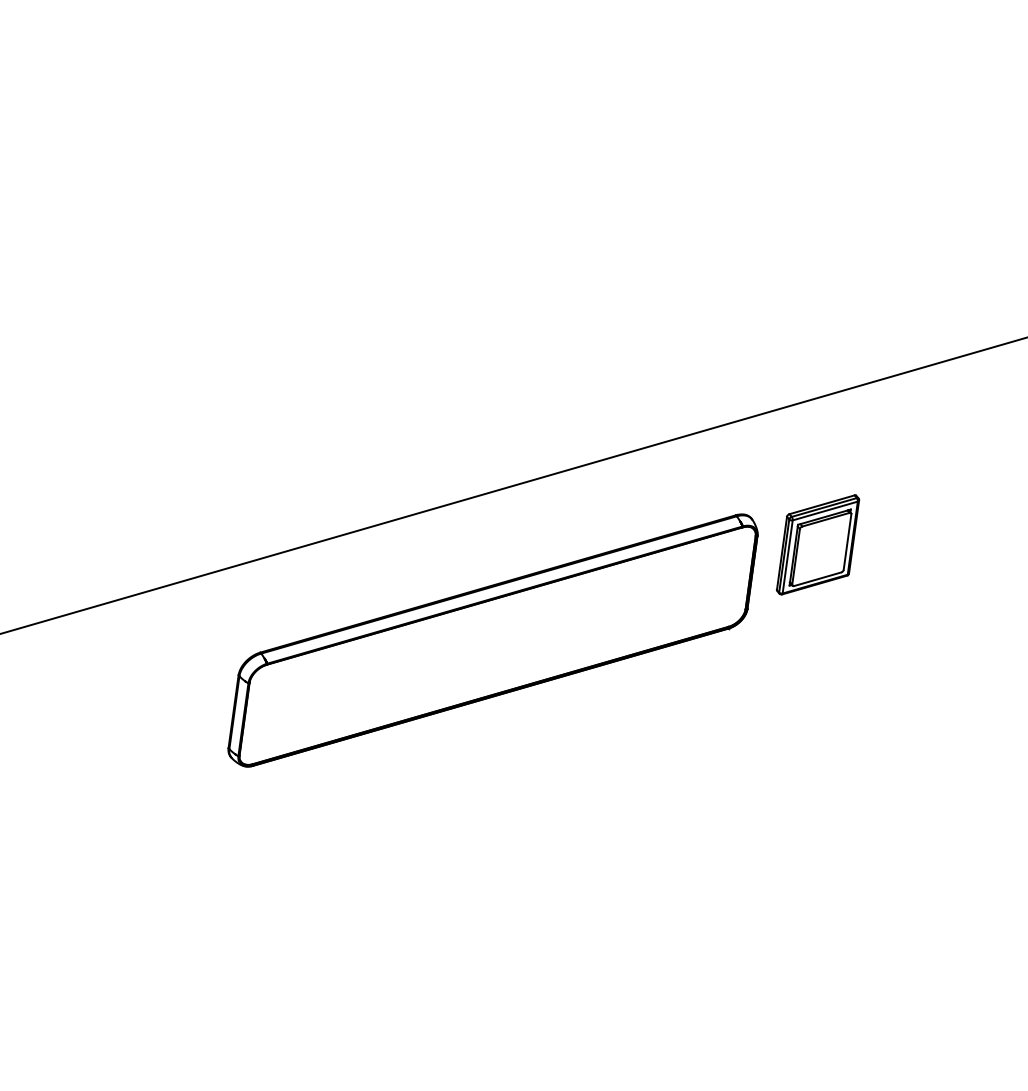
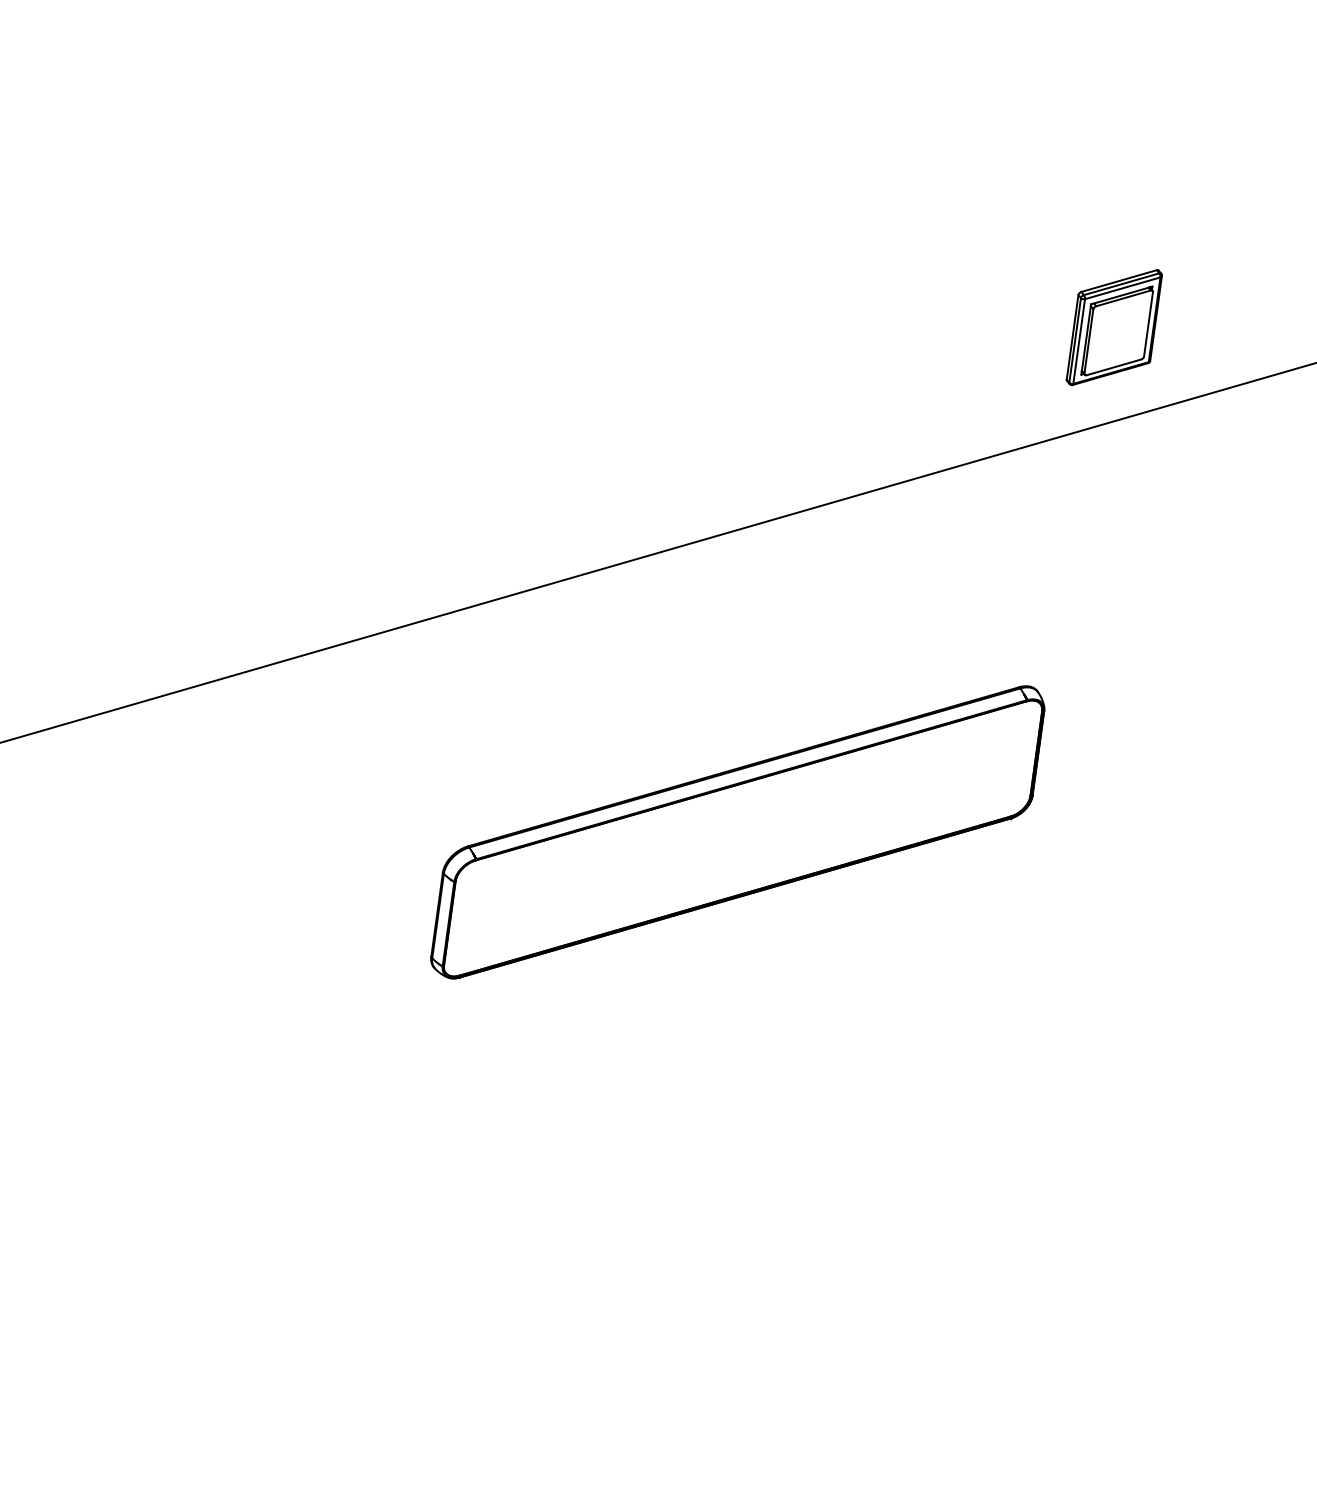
part: (817, 544) -> (1113, 327), moved
part: (492, 640) -> (737, 832), moved

